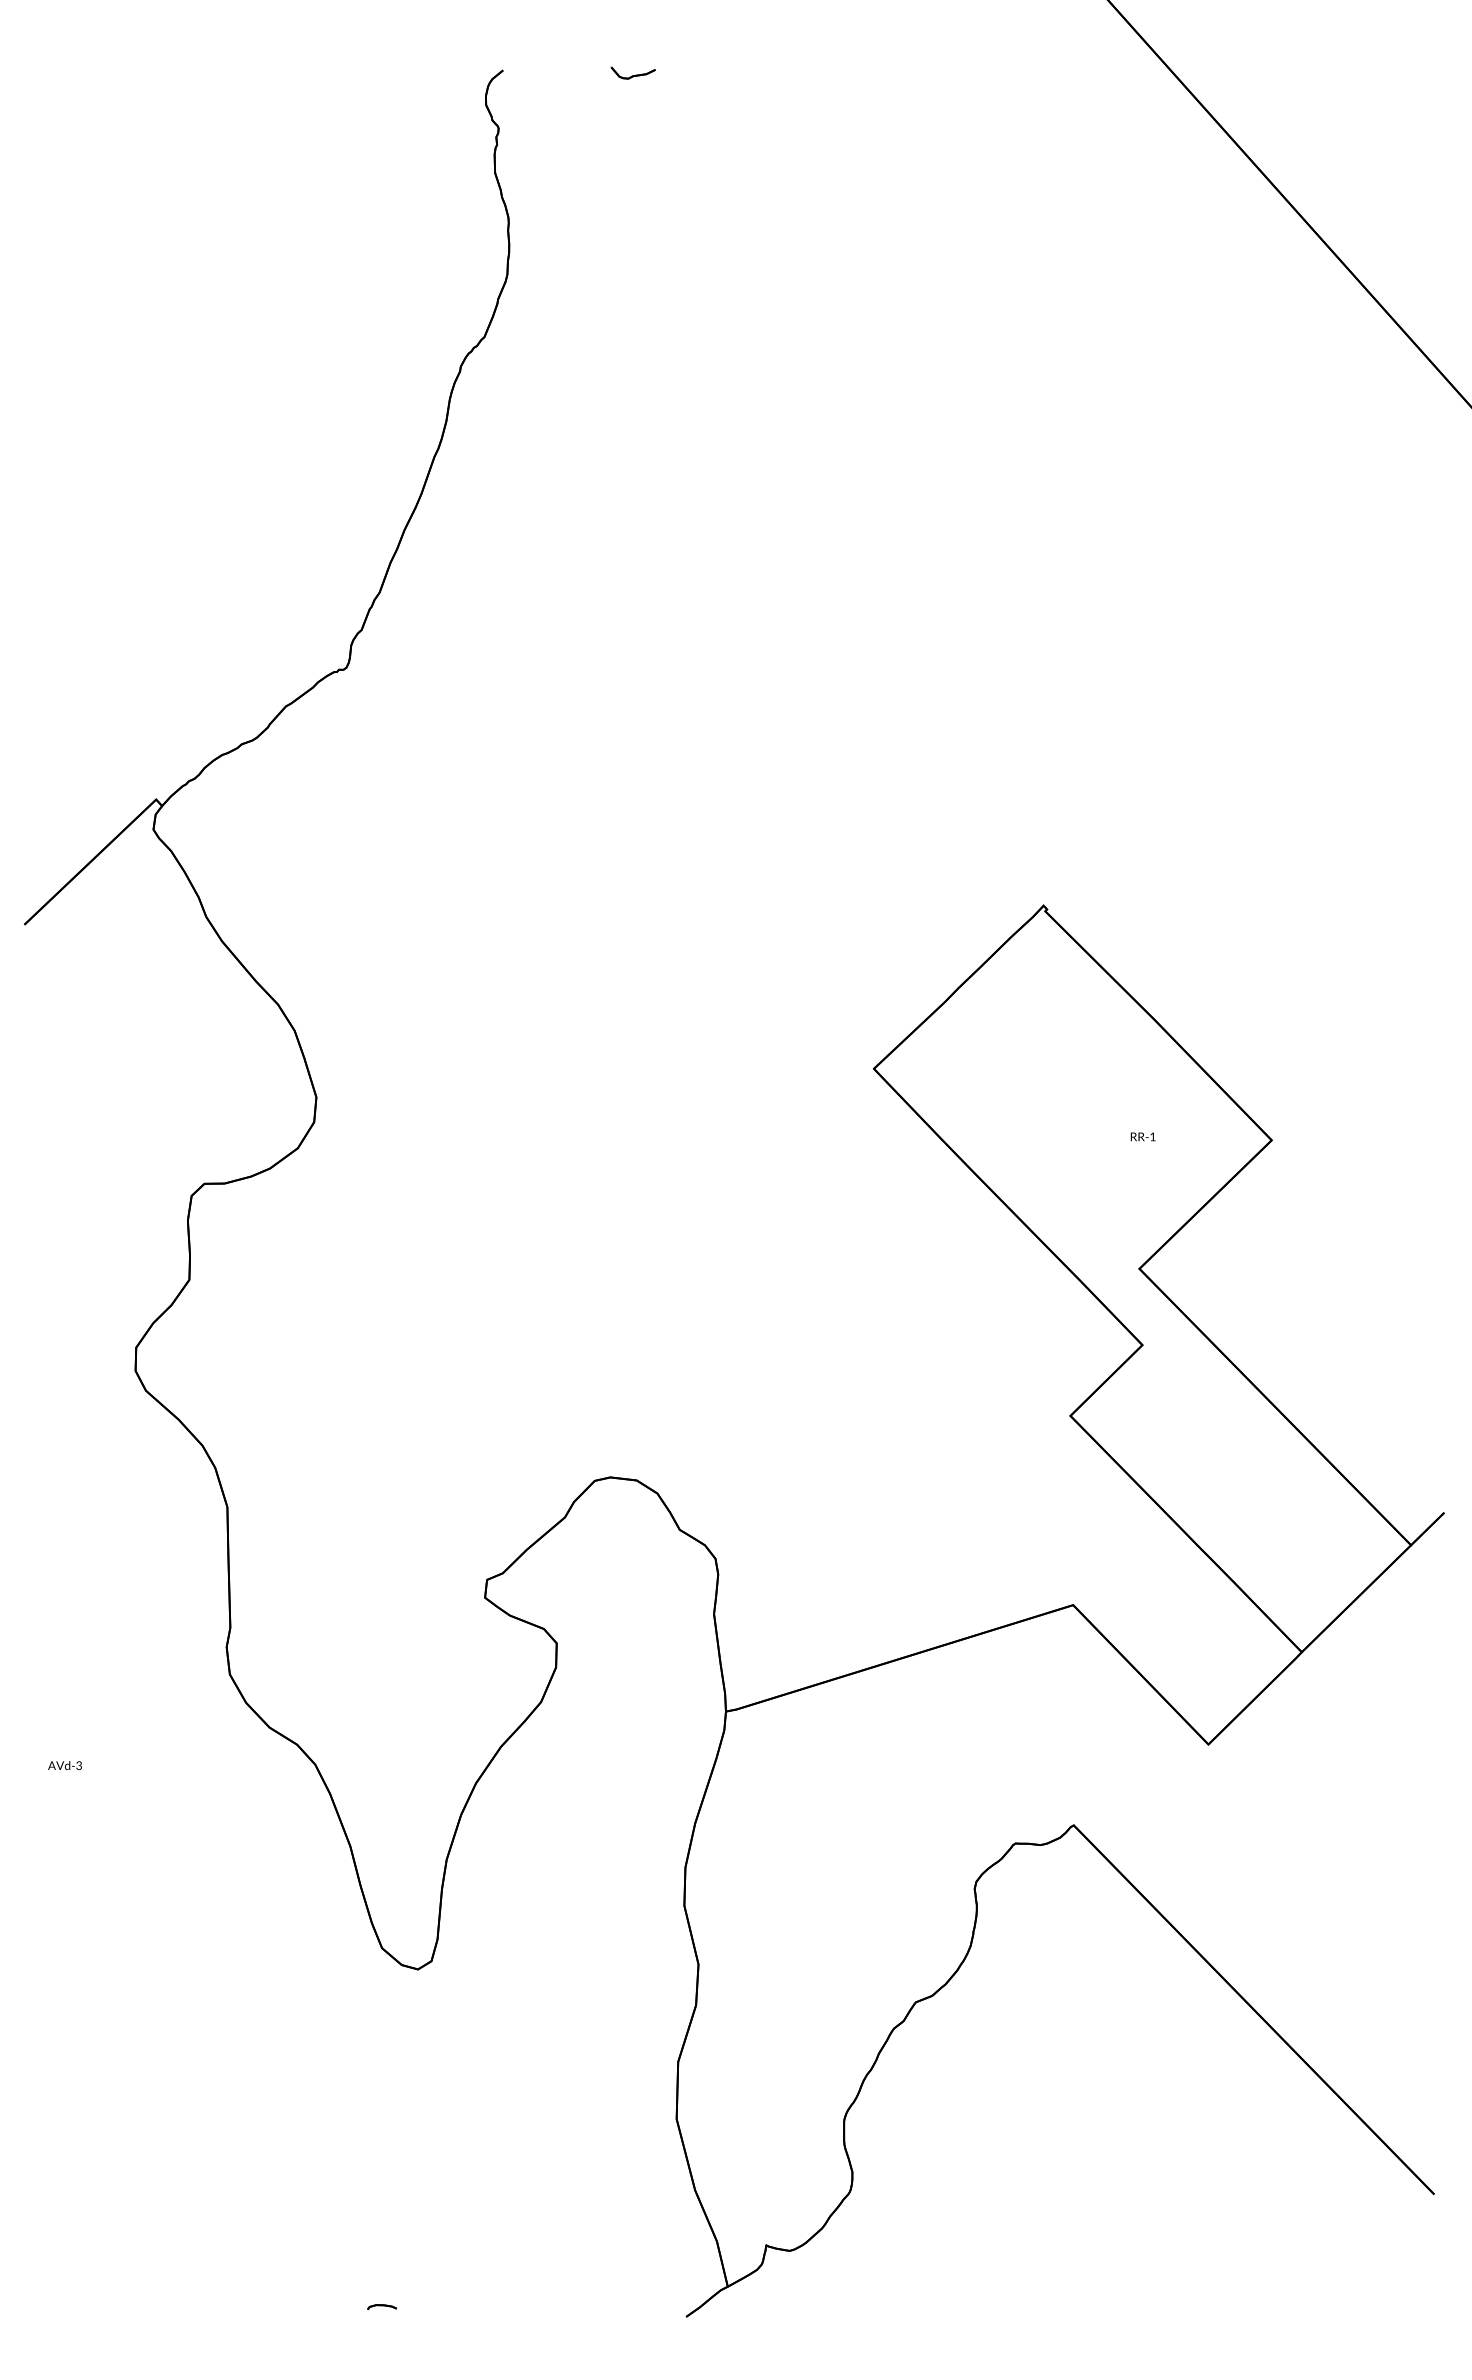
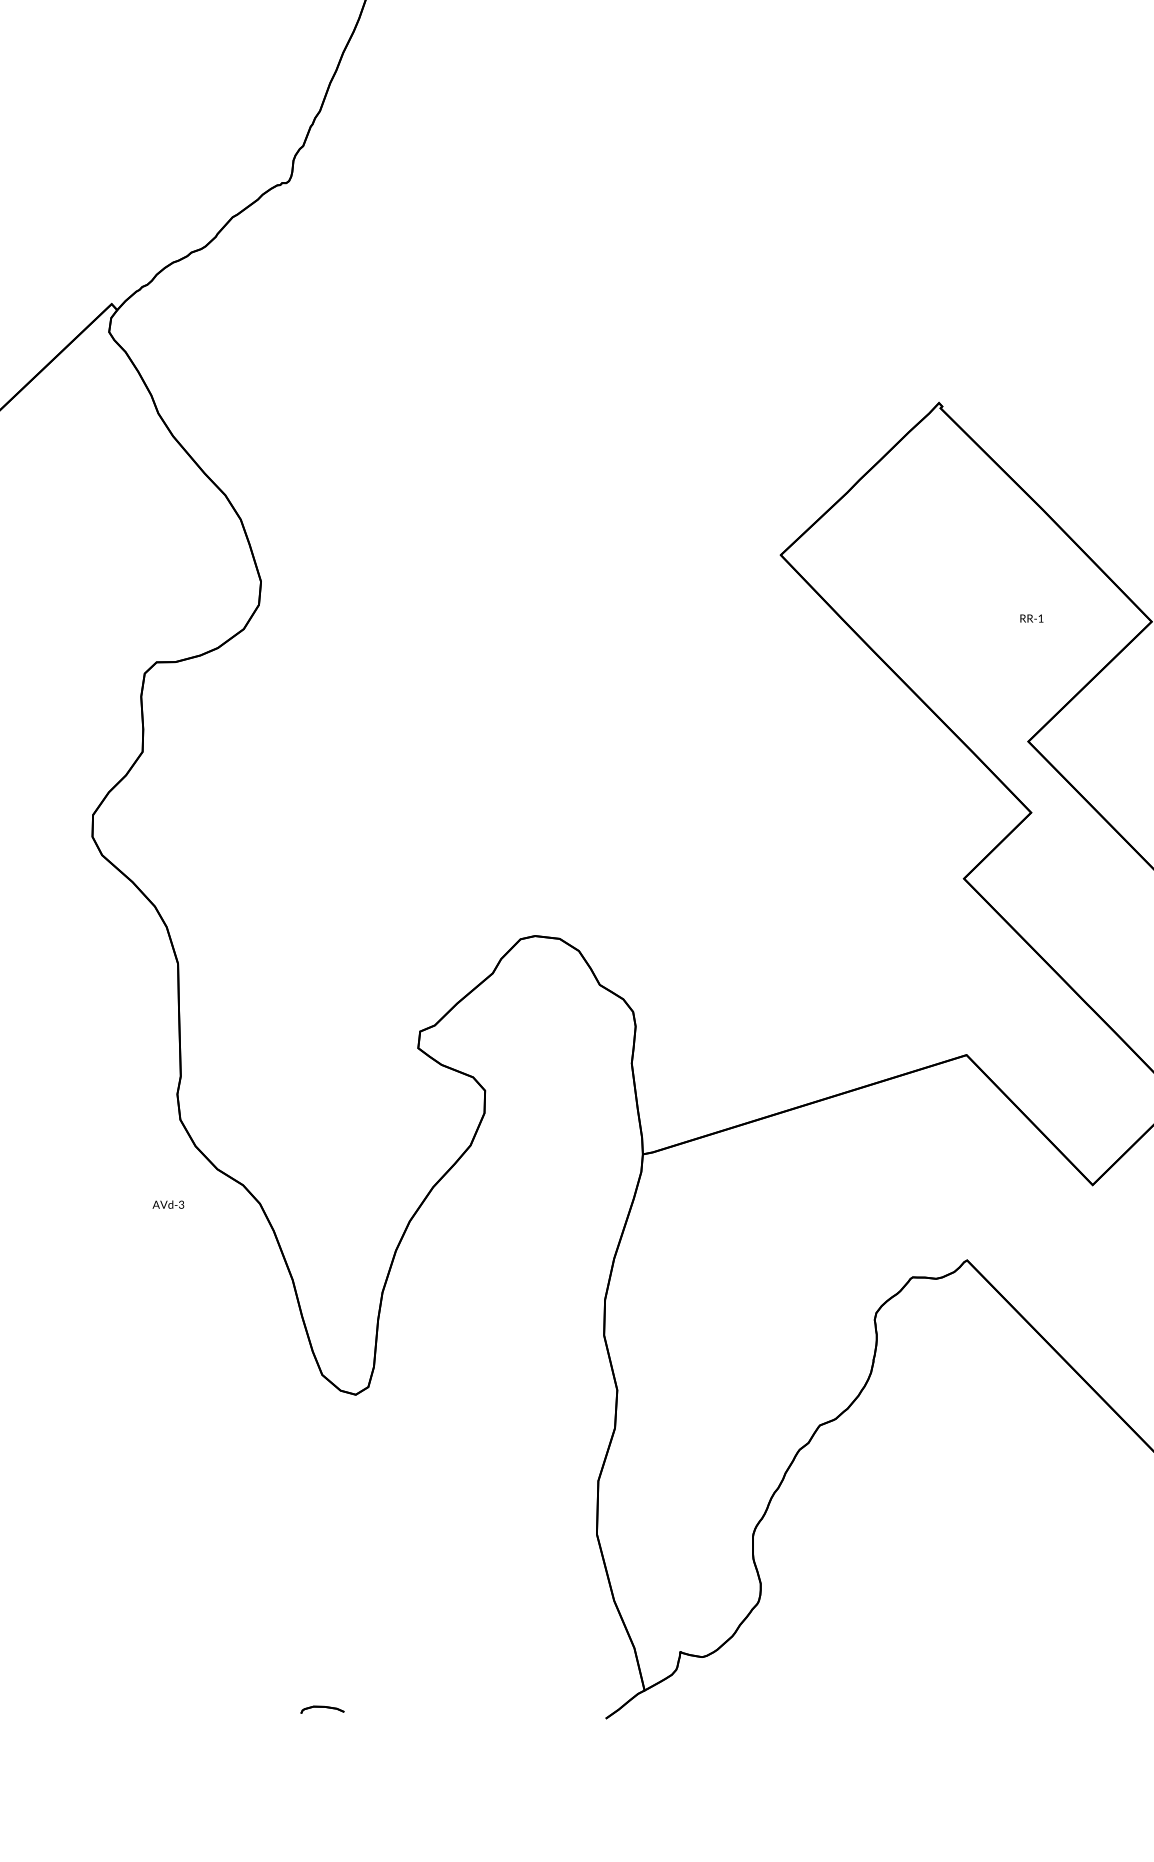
text: (64, 1765) -> (167, 1204), moved
part: (381, 2306) -> (321, 1708), size x1.6

